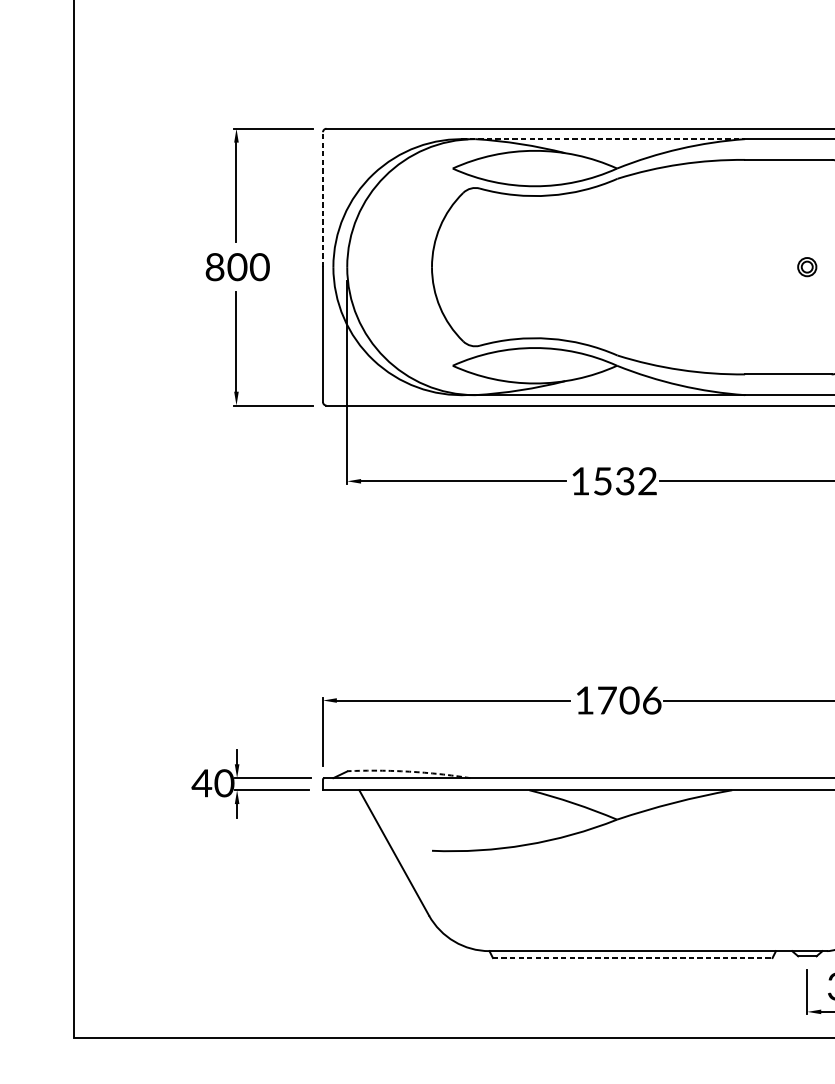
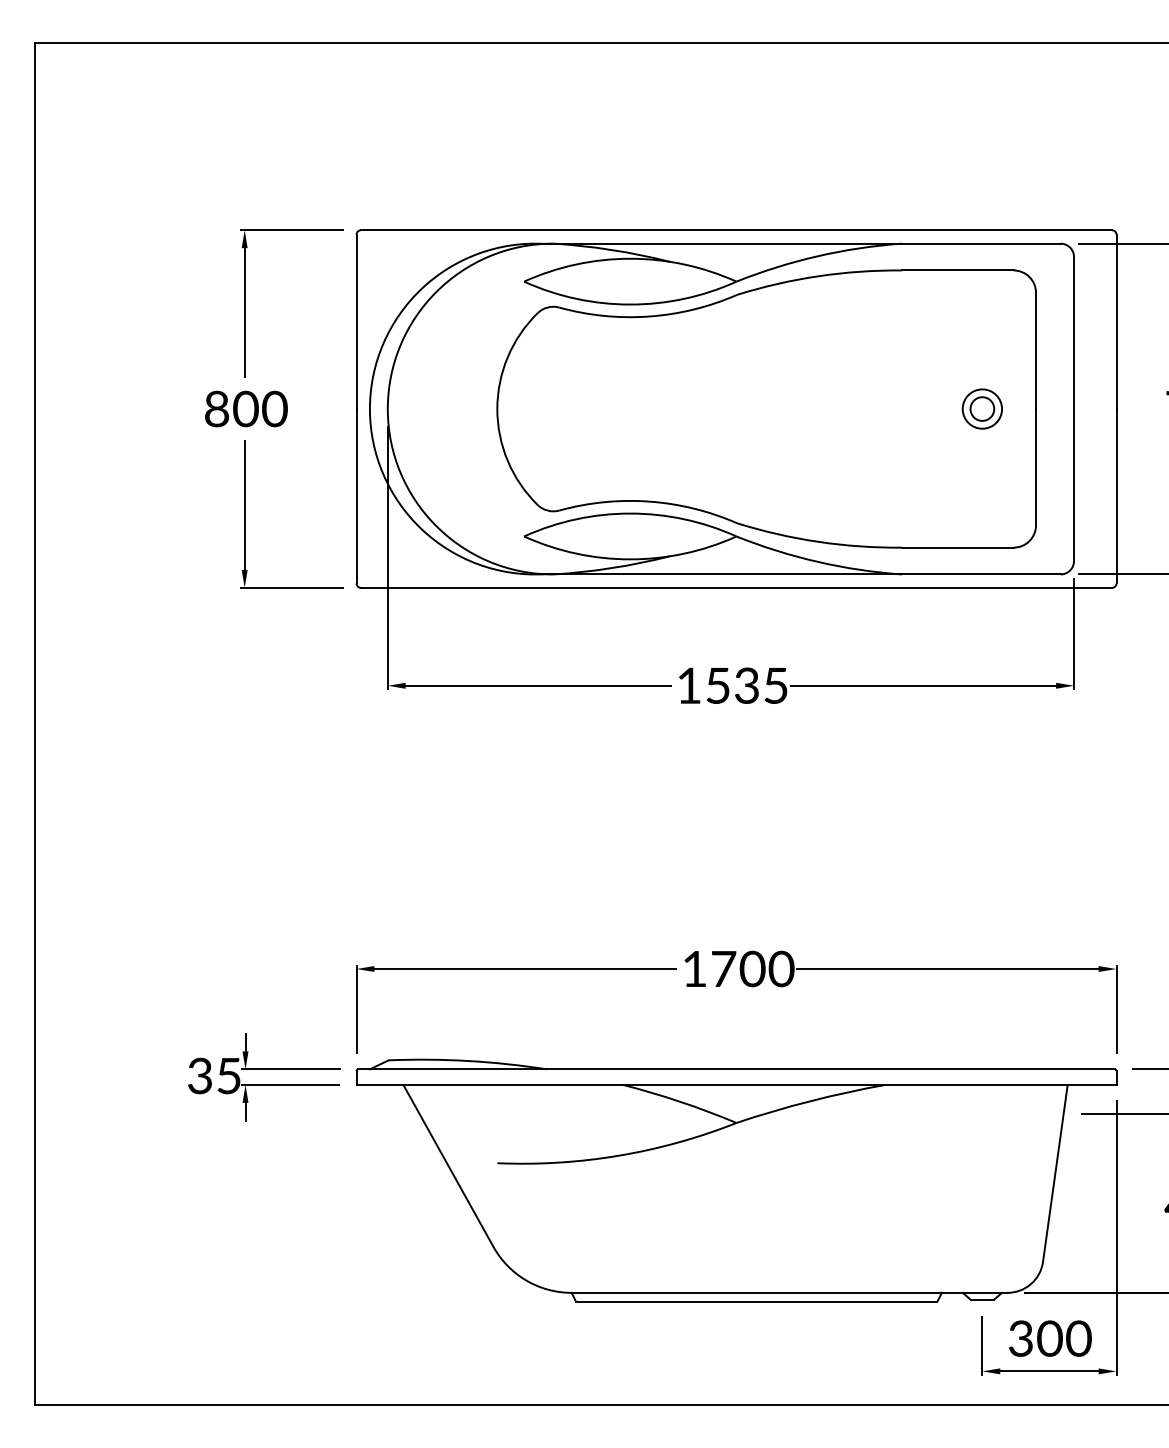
line: (603, 139) -> (719, 243), dashed -> solid
line: (323, 199) -> (356, 321), dashed -> solid
part: (806, 266) -> (981, 408), size x1.67
text: (647, 481) -> (775, 685), 1532 -> 1535
text: (651, 700) -> (781, 968), 1706 -> 1700
arc: (409, 771) -> (468, 1060), dashed -> solid
text: (213, 782) -> (214, 1075), 40 -> 35
line: (632, 957) -> (756, 1301), dashed -> solid

